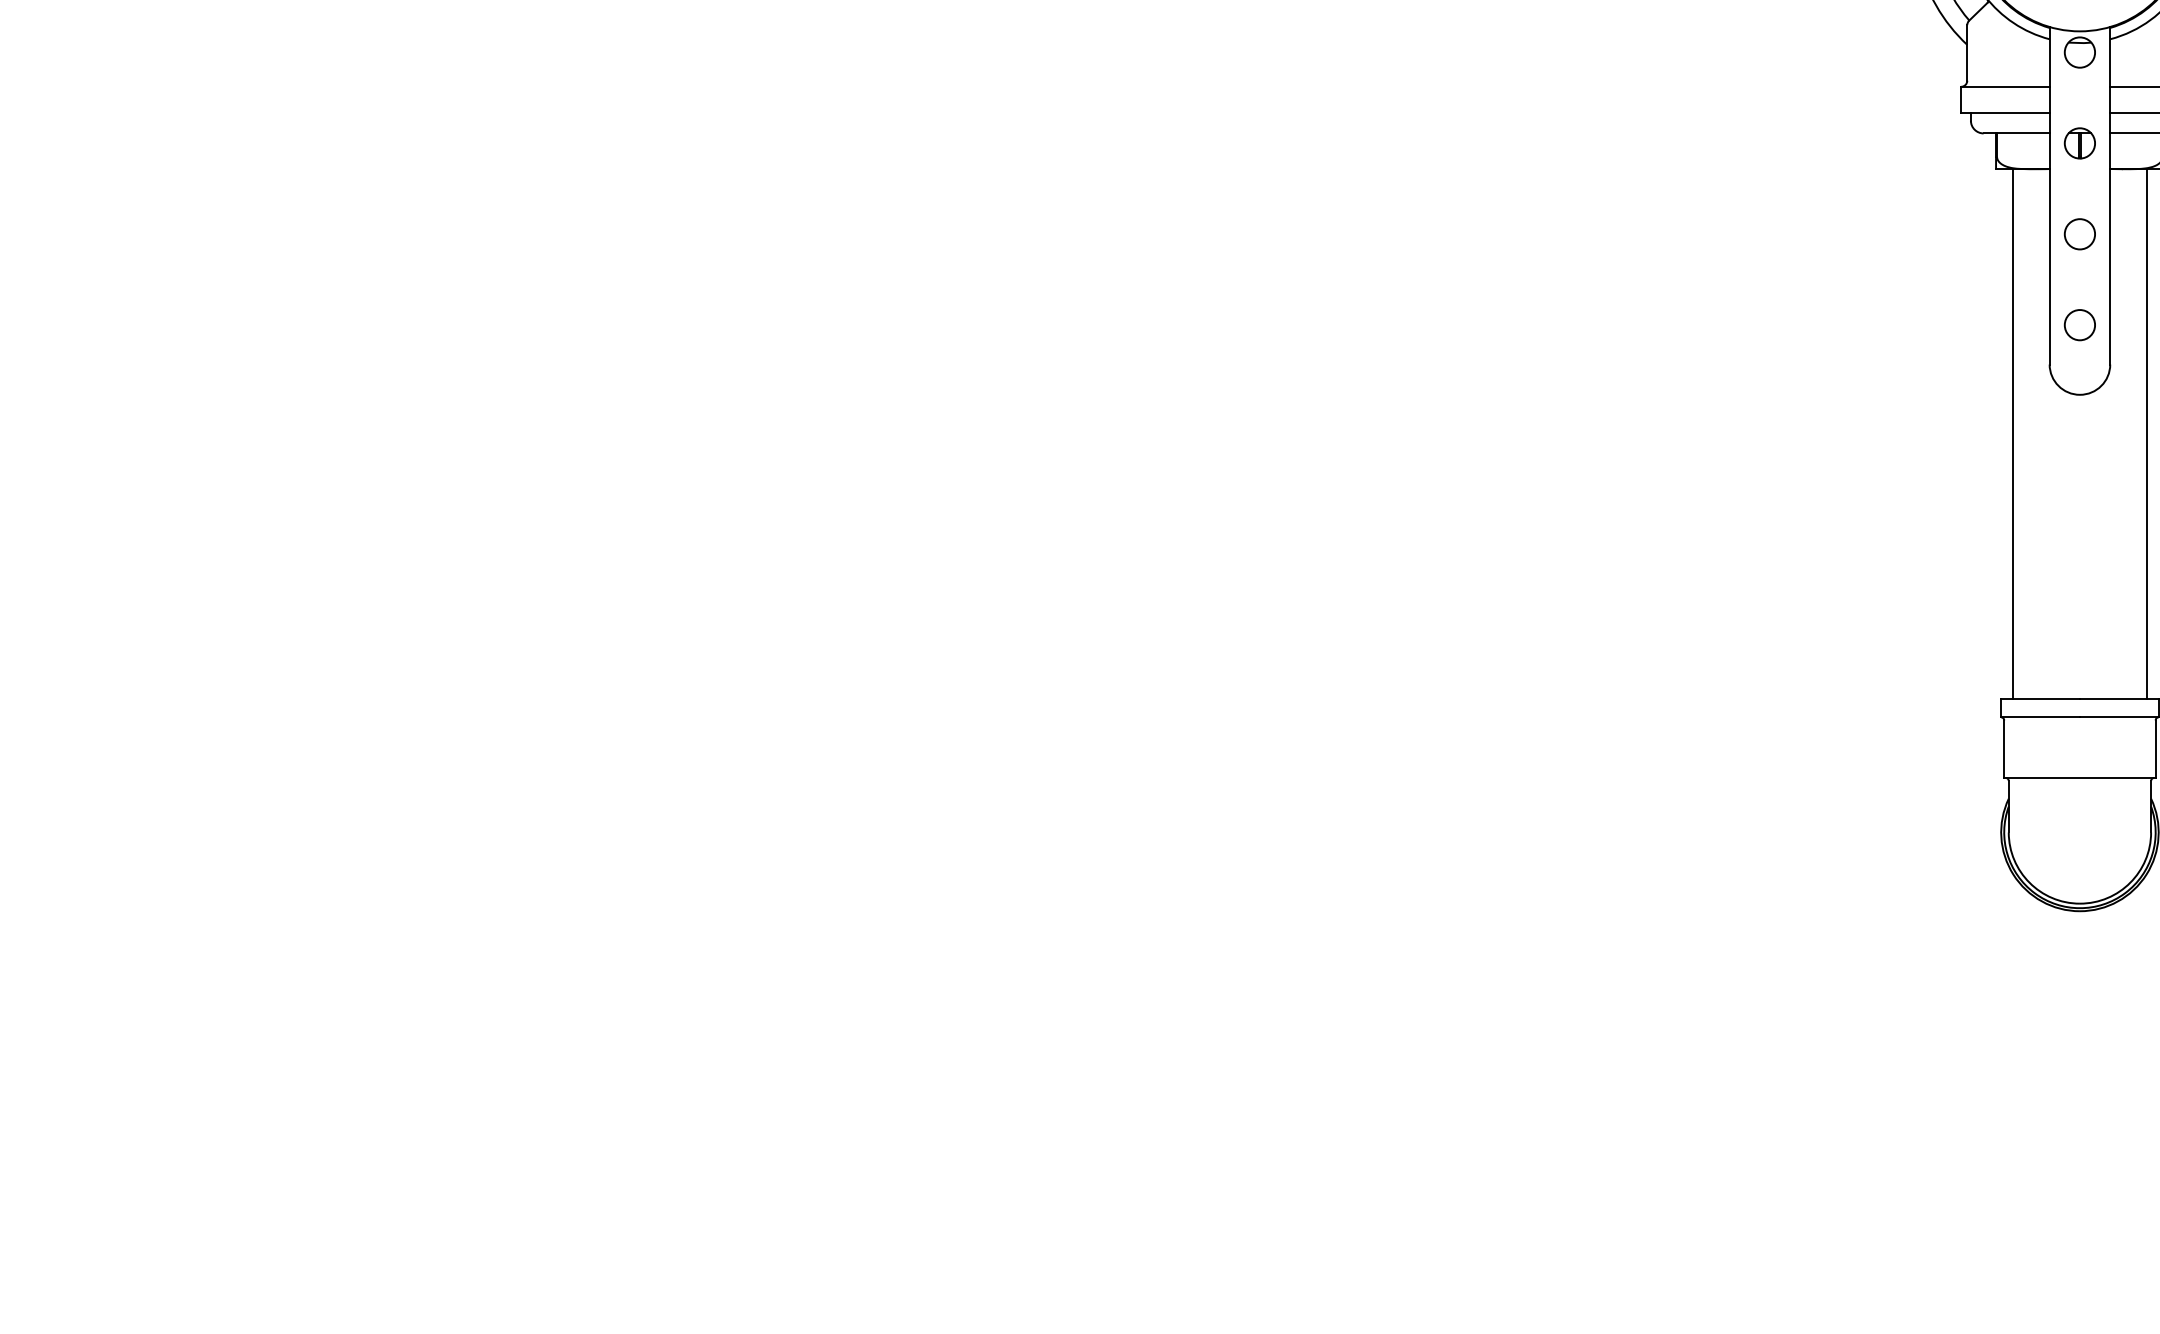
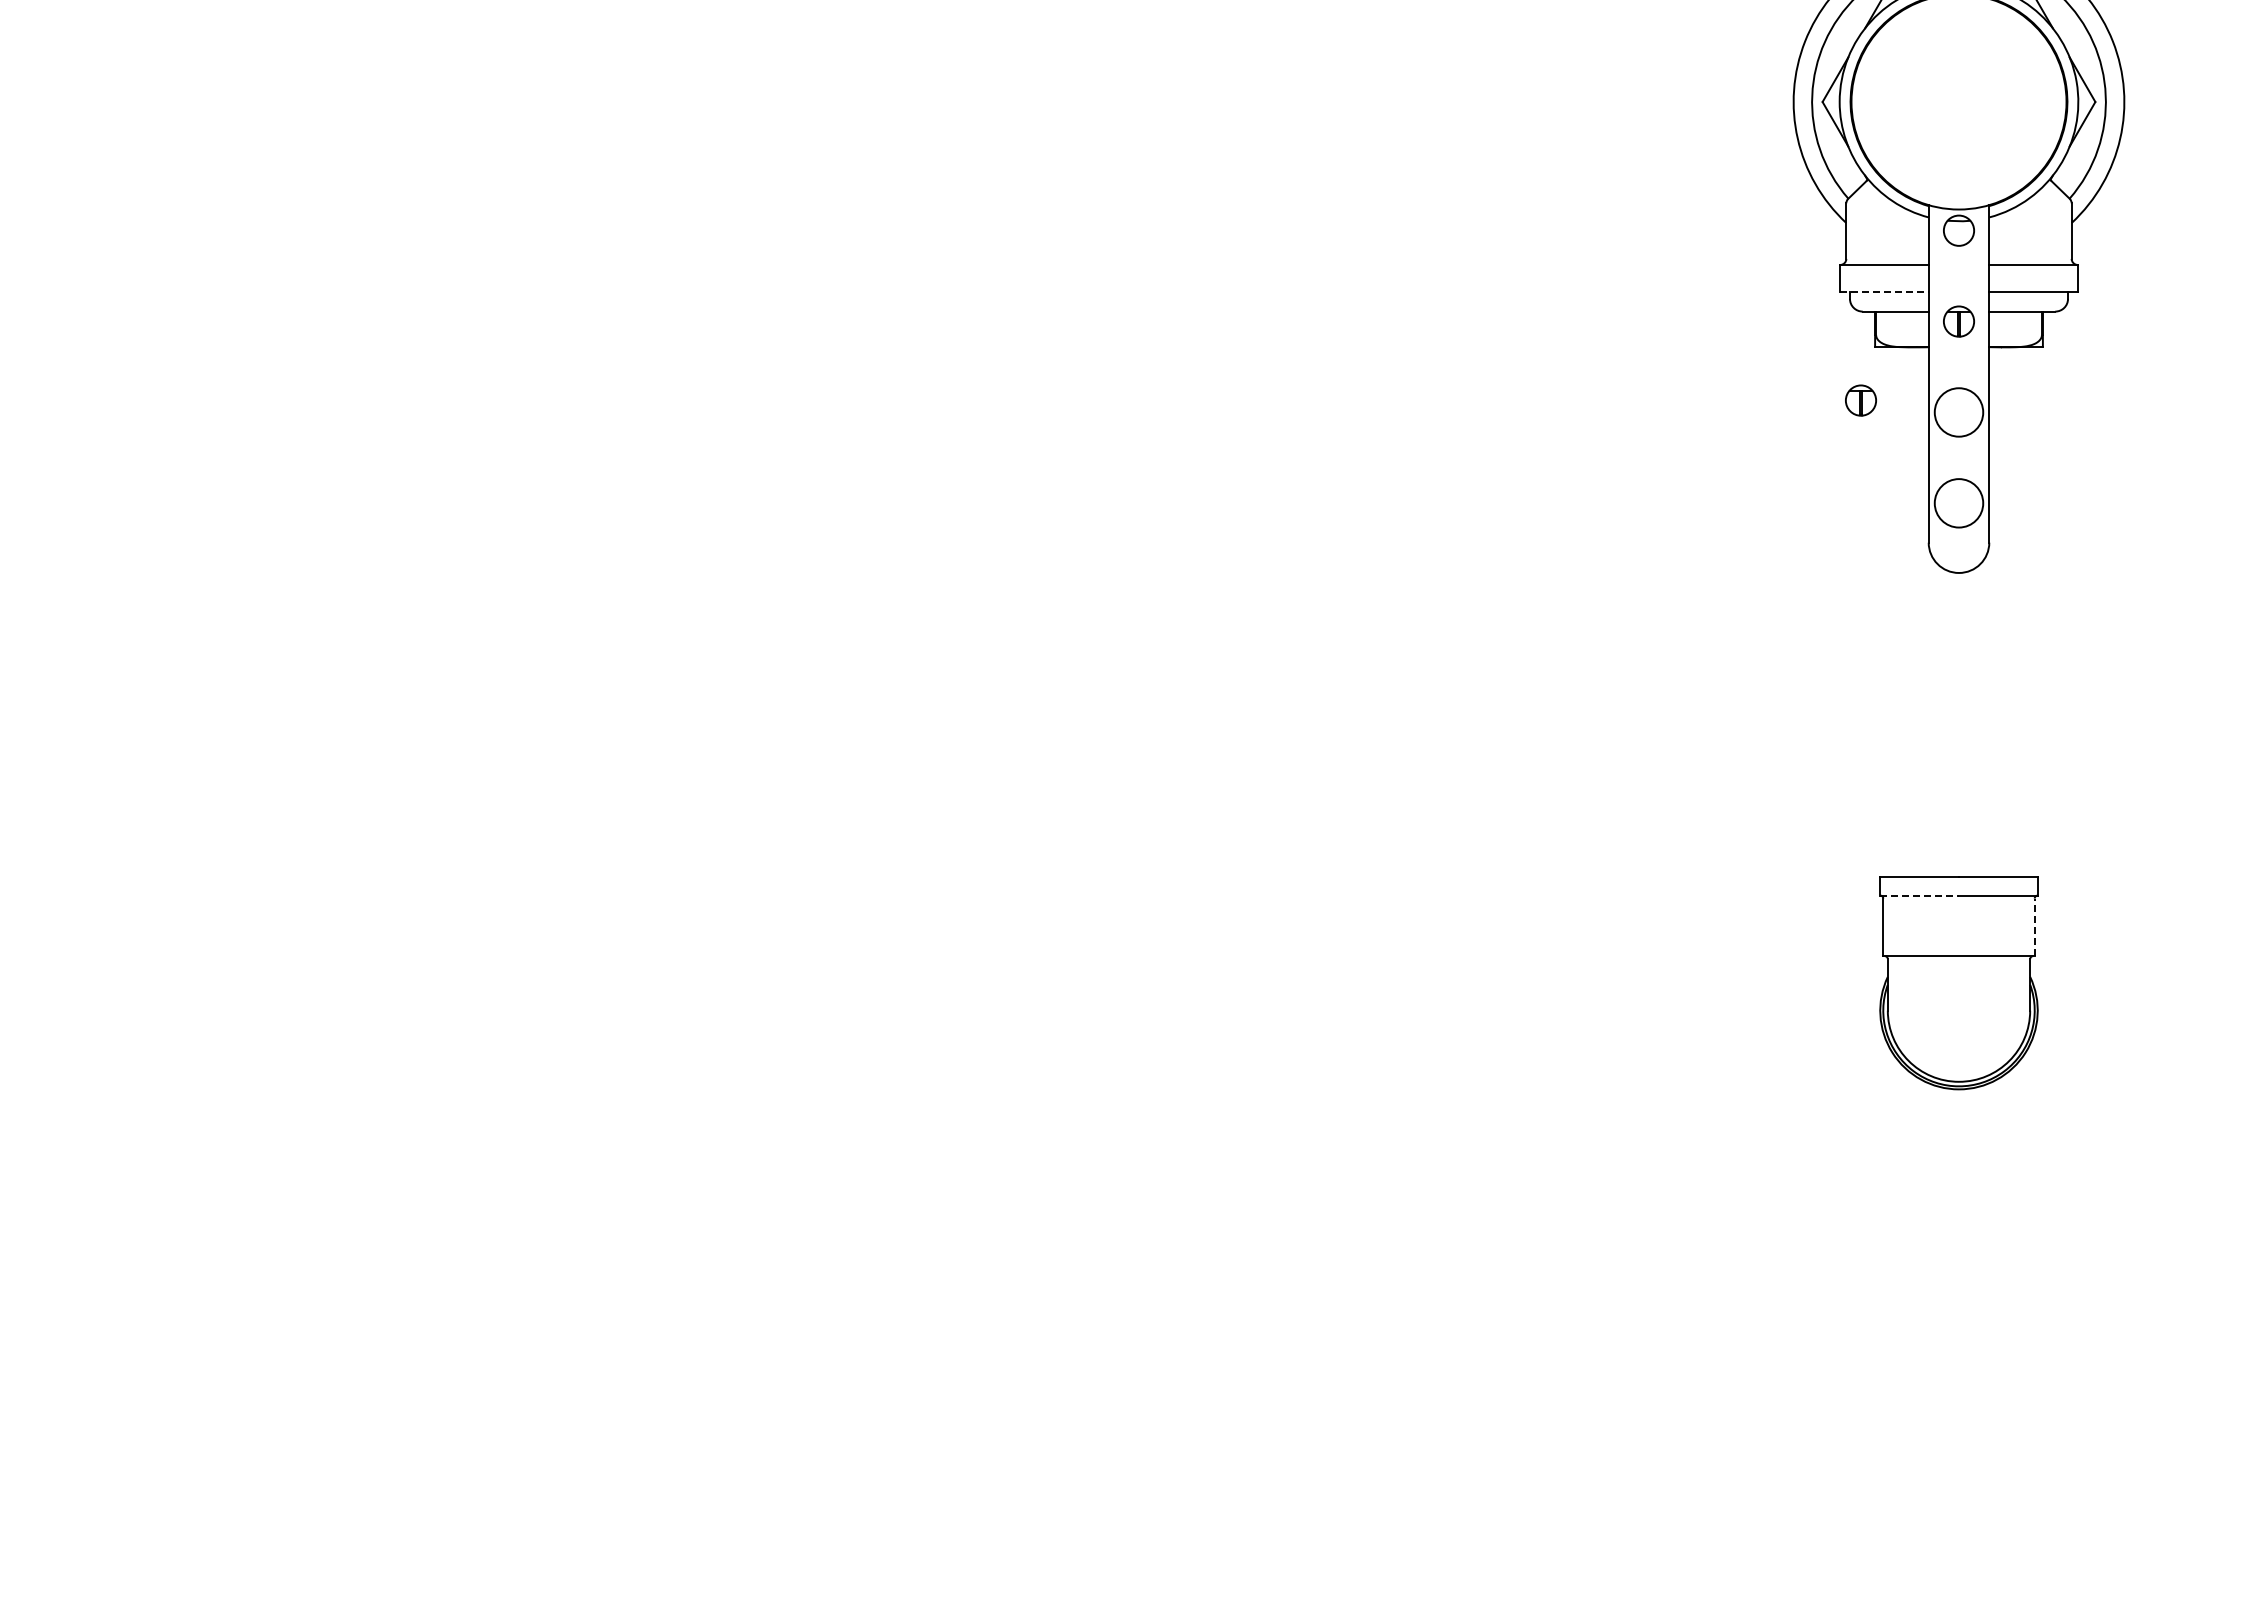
line: (2005, 113) -> (1884, 291), solid -> dashed
part: (1981, 222) -> (1860, 400), added
circle: (2079, 234) -> (1958, 412), size x1.6
circle: (2079, 325) -> (1958, 503), size x1.6
line: (2013, 434) -> (1892, 612), removed
line: (2146, 434) -> (2025, 612), removed
line: (2041, 717) -> (1920, 895), solid -> dashed
line: (2155, 749) -> (2034, 927), solid -> dashed

